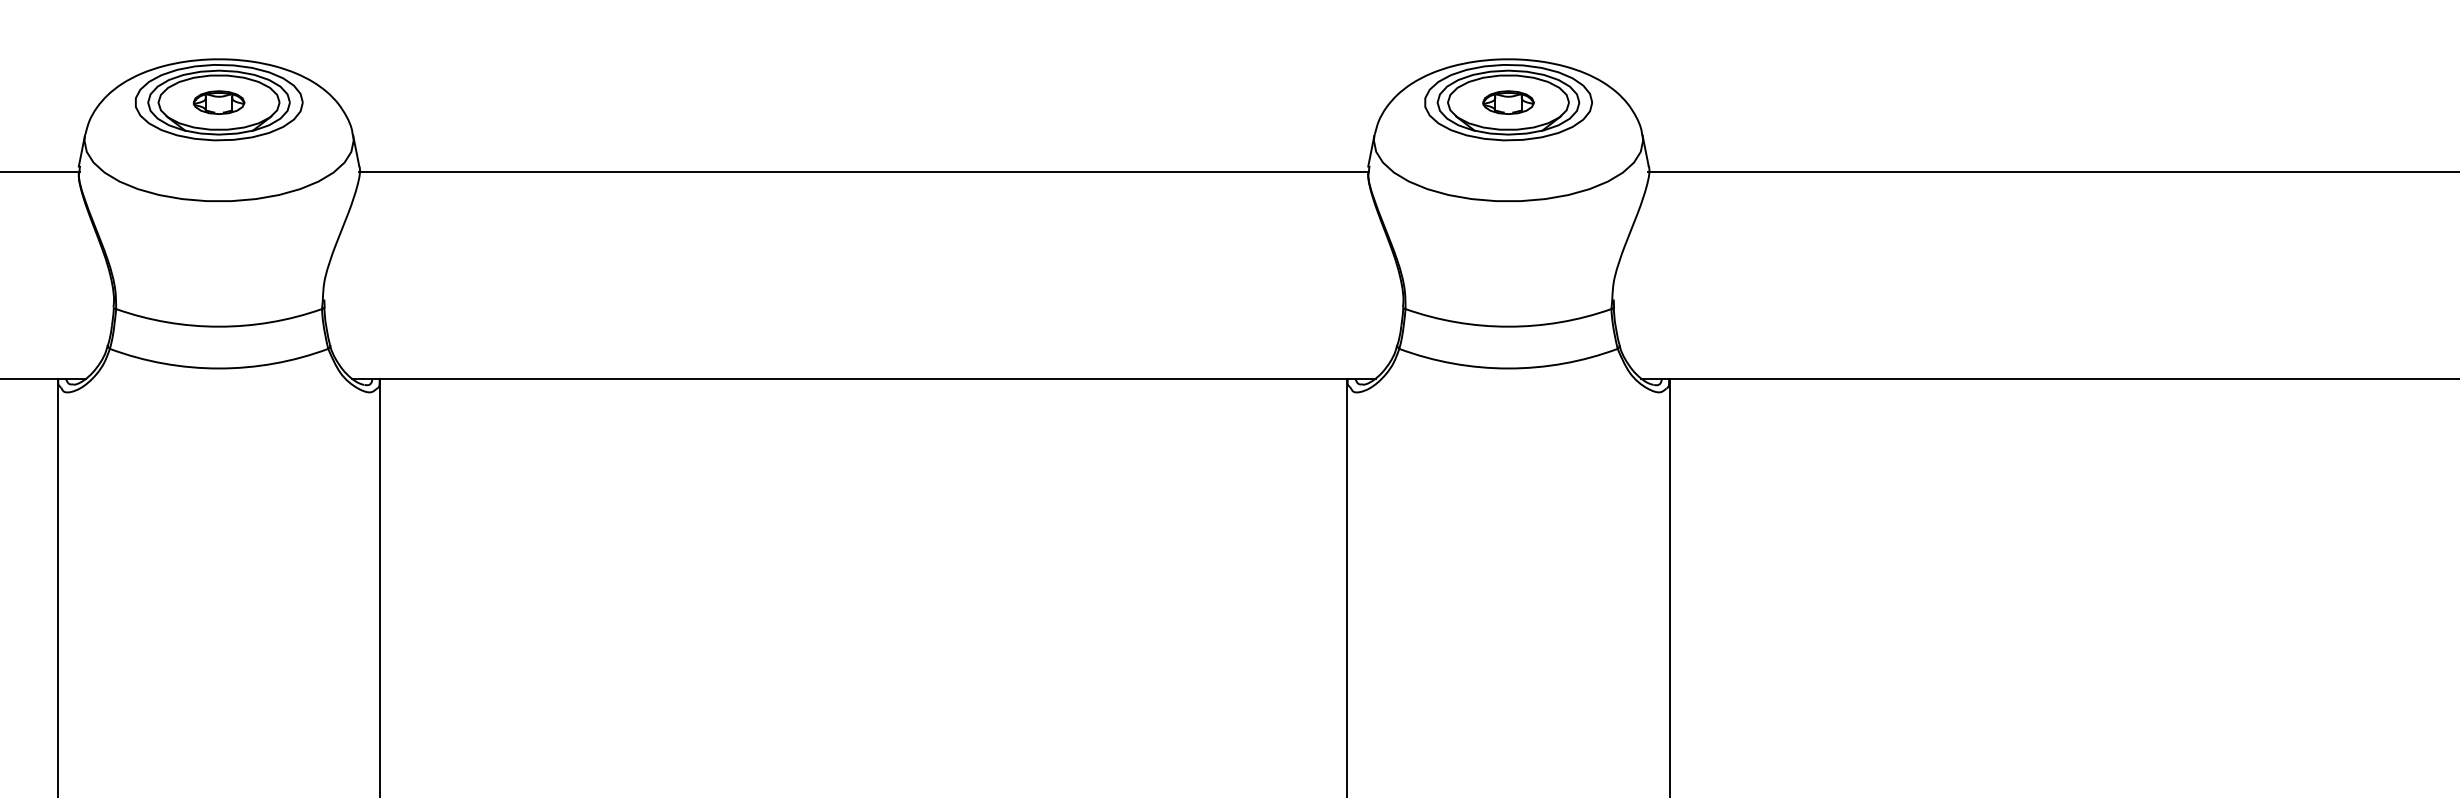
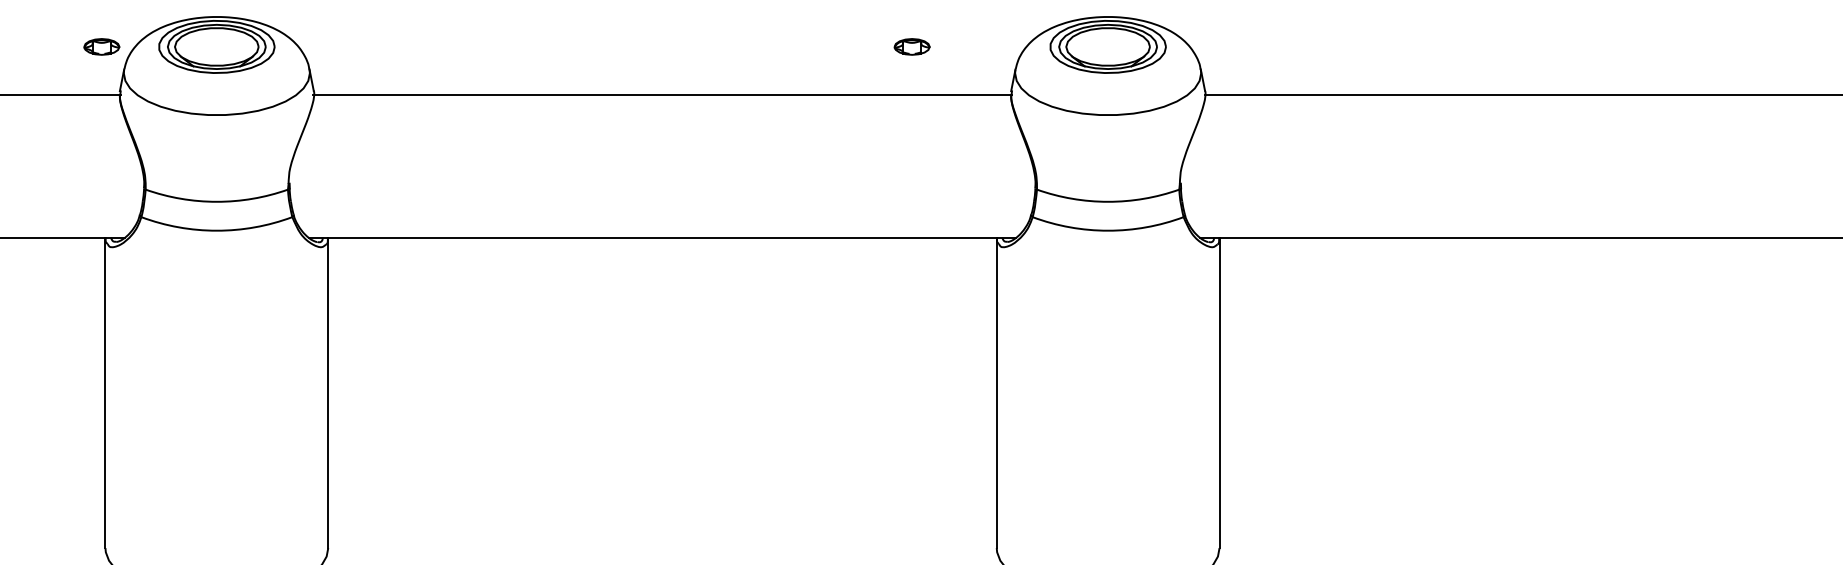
part: (218, 101) -> (101, 46), moved
part: (1507, 101) -> (911, 46), moved

